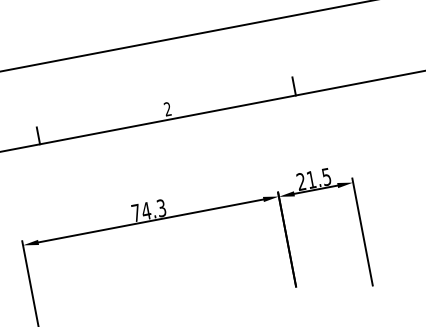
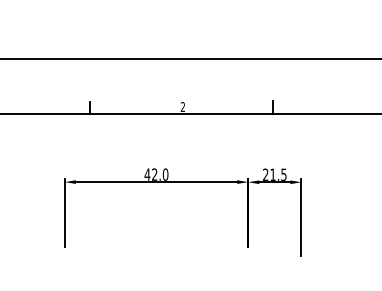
text: (148, 210) -> (156, 174), 74.3 -> 42.0

